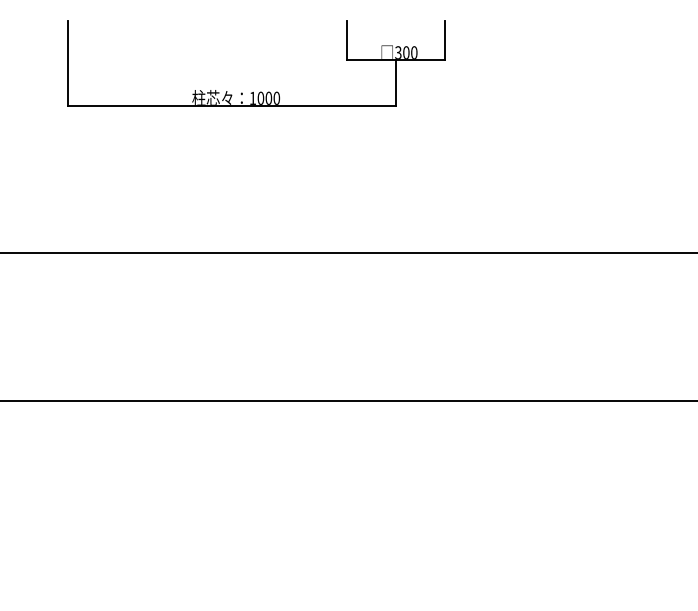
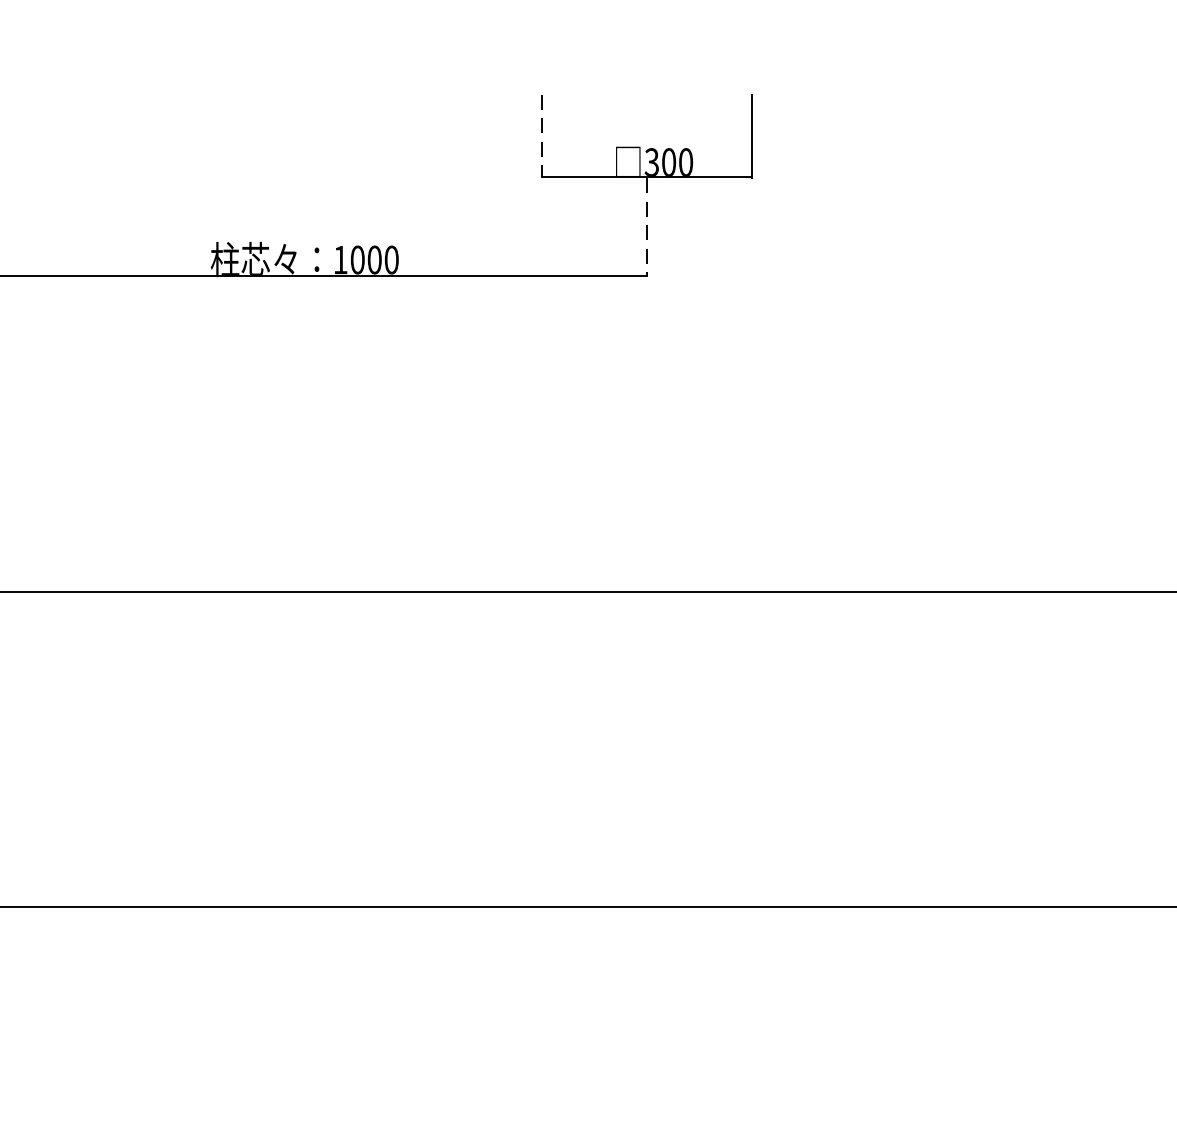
line: (346, 40) -> (540, 136), solid -> dashed
line: (396, 83) -> (647, 228), solid -> dashed

